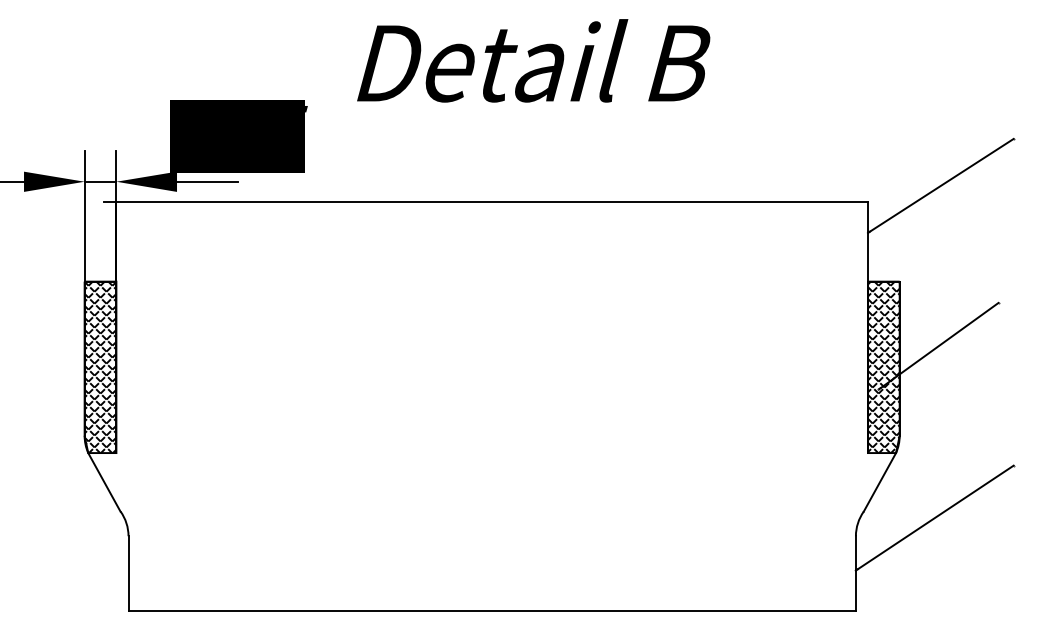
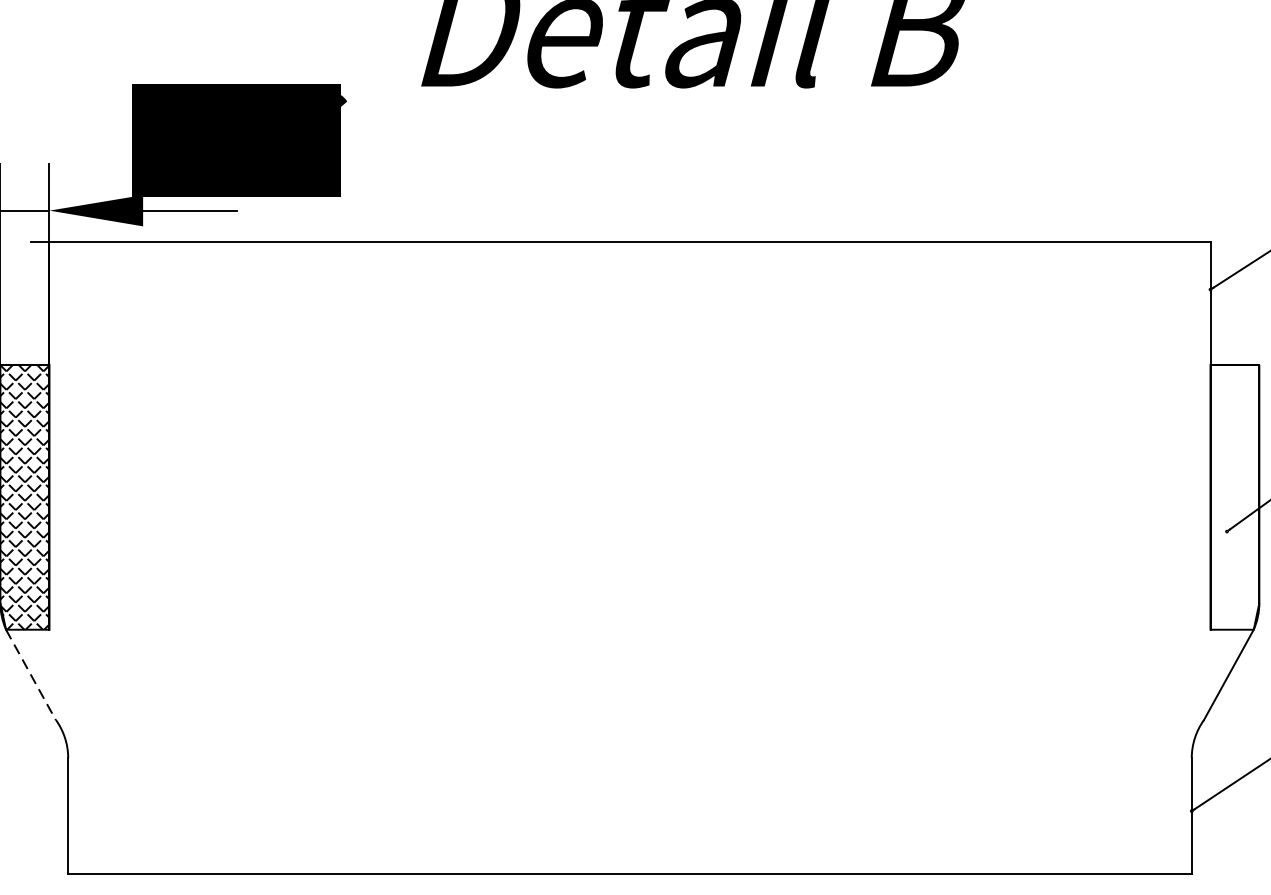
text: (306, 110) -> (343, 100), 5 -> 6
hatch: (883, 367) -> (1234, 497), removed
line: (104, 482) -> (31, 675), solid -> dashed

